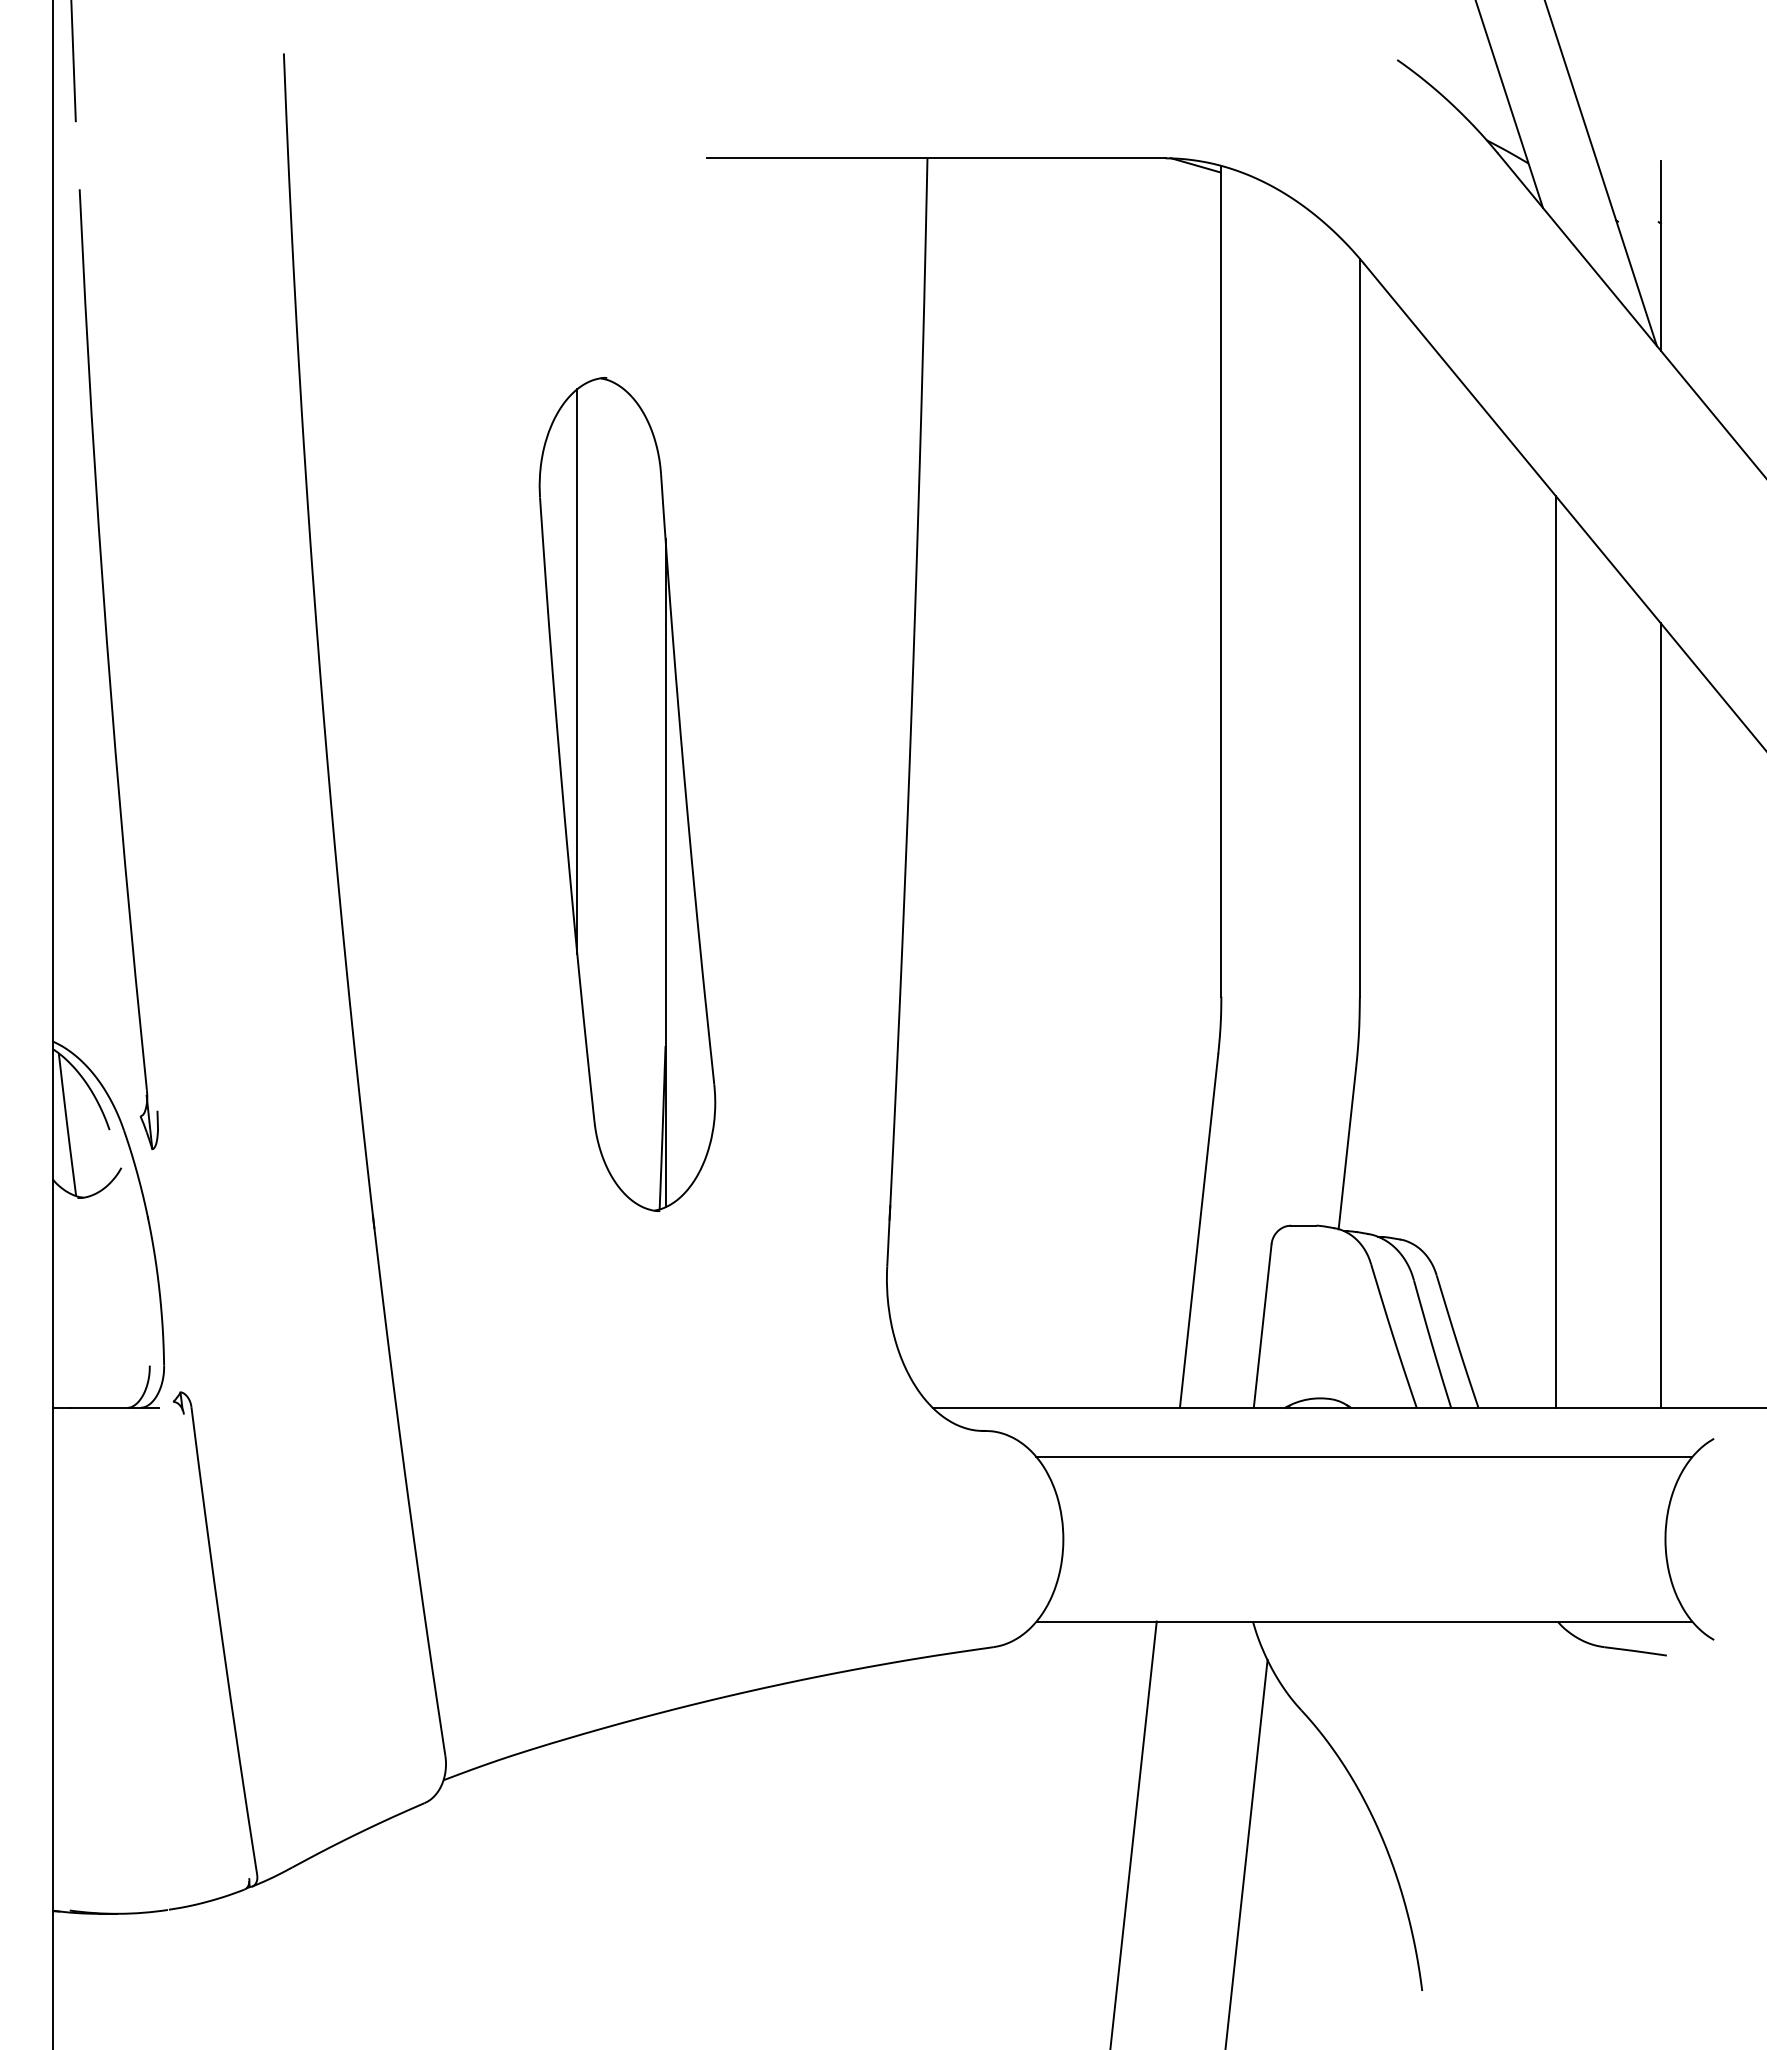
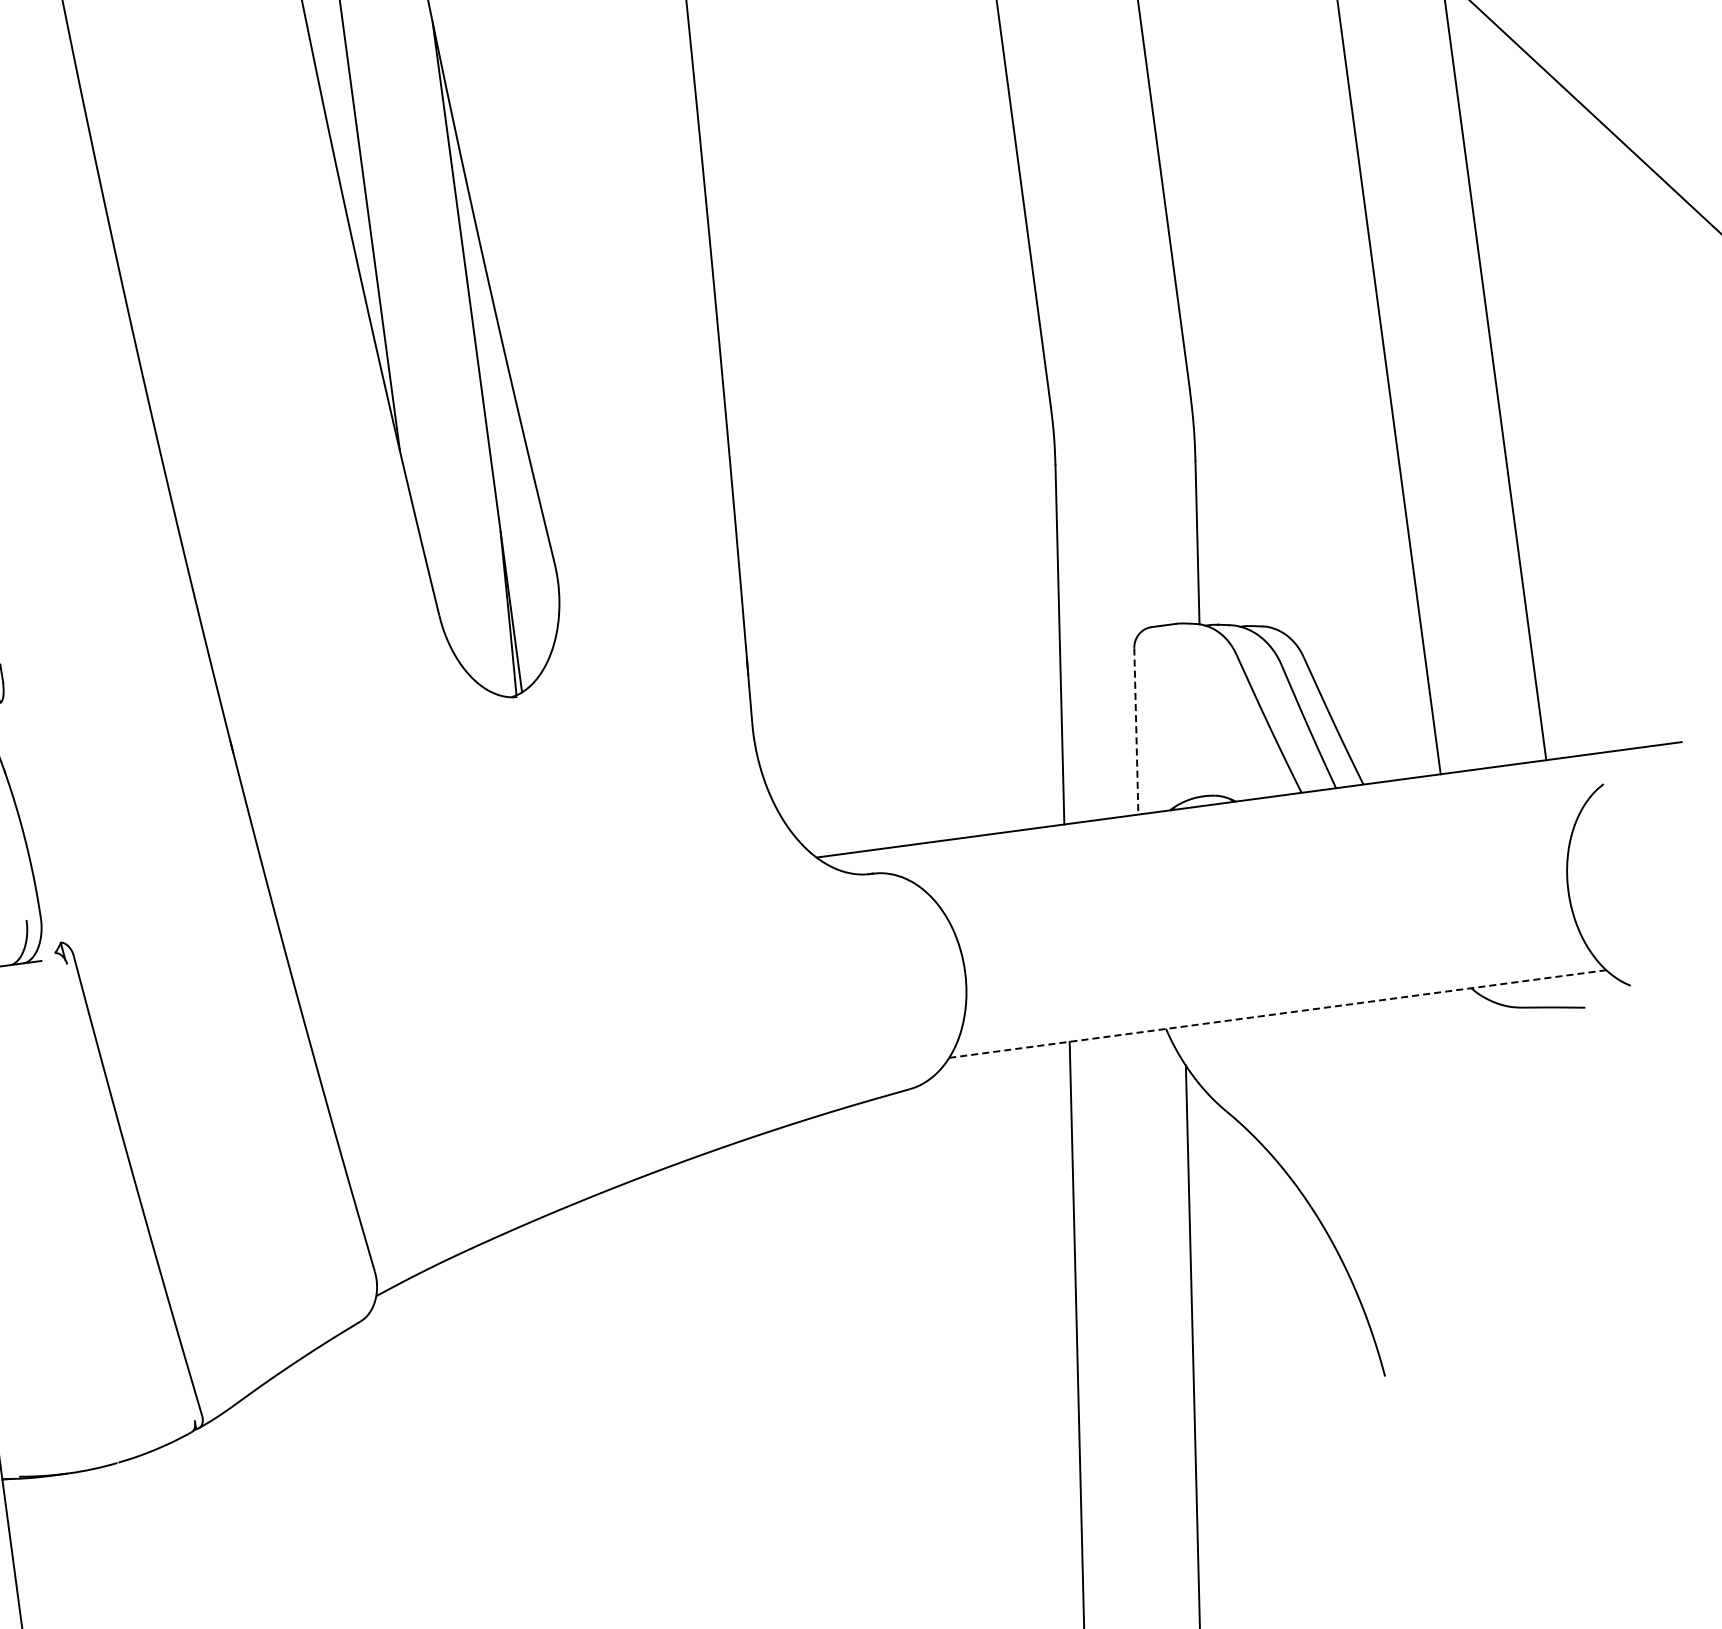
line: (1262, 1326) -> (1136, 732), solid -> dashed
line: (1364, 1457) -> (1255, 849), removed
line: (1364, 1621) -> (1277, 1013), solid -> dashed

